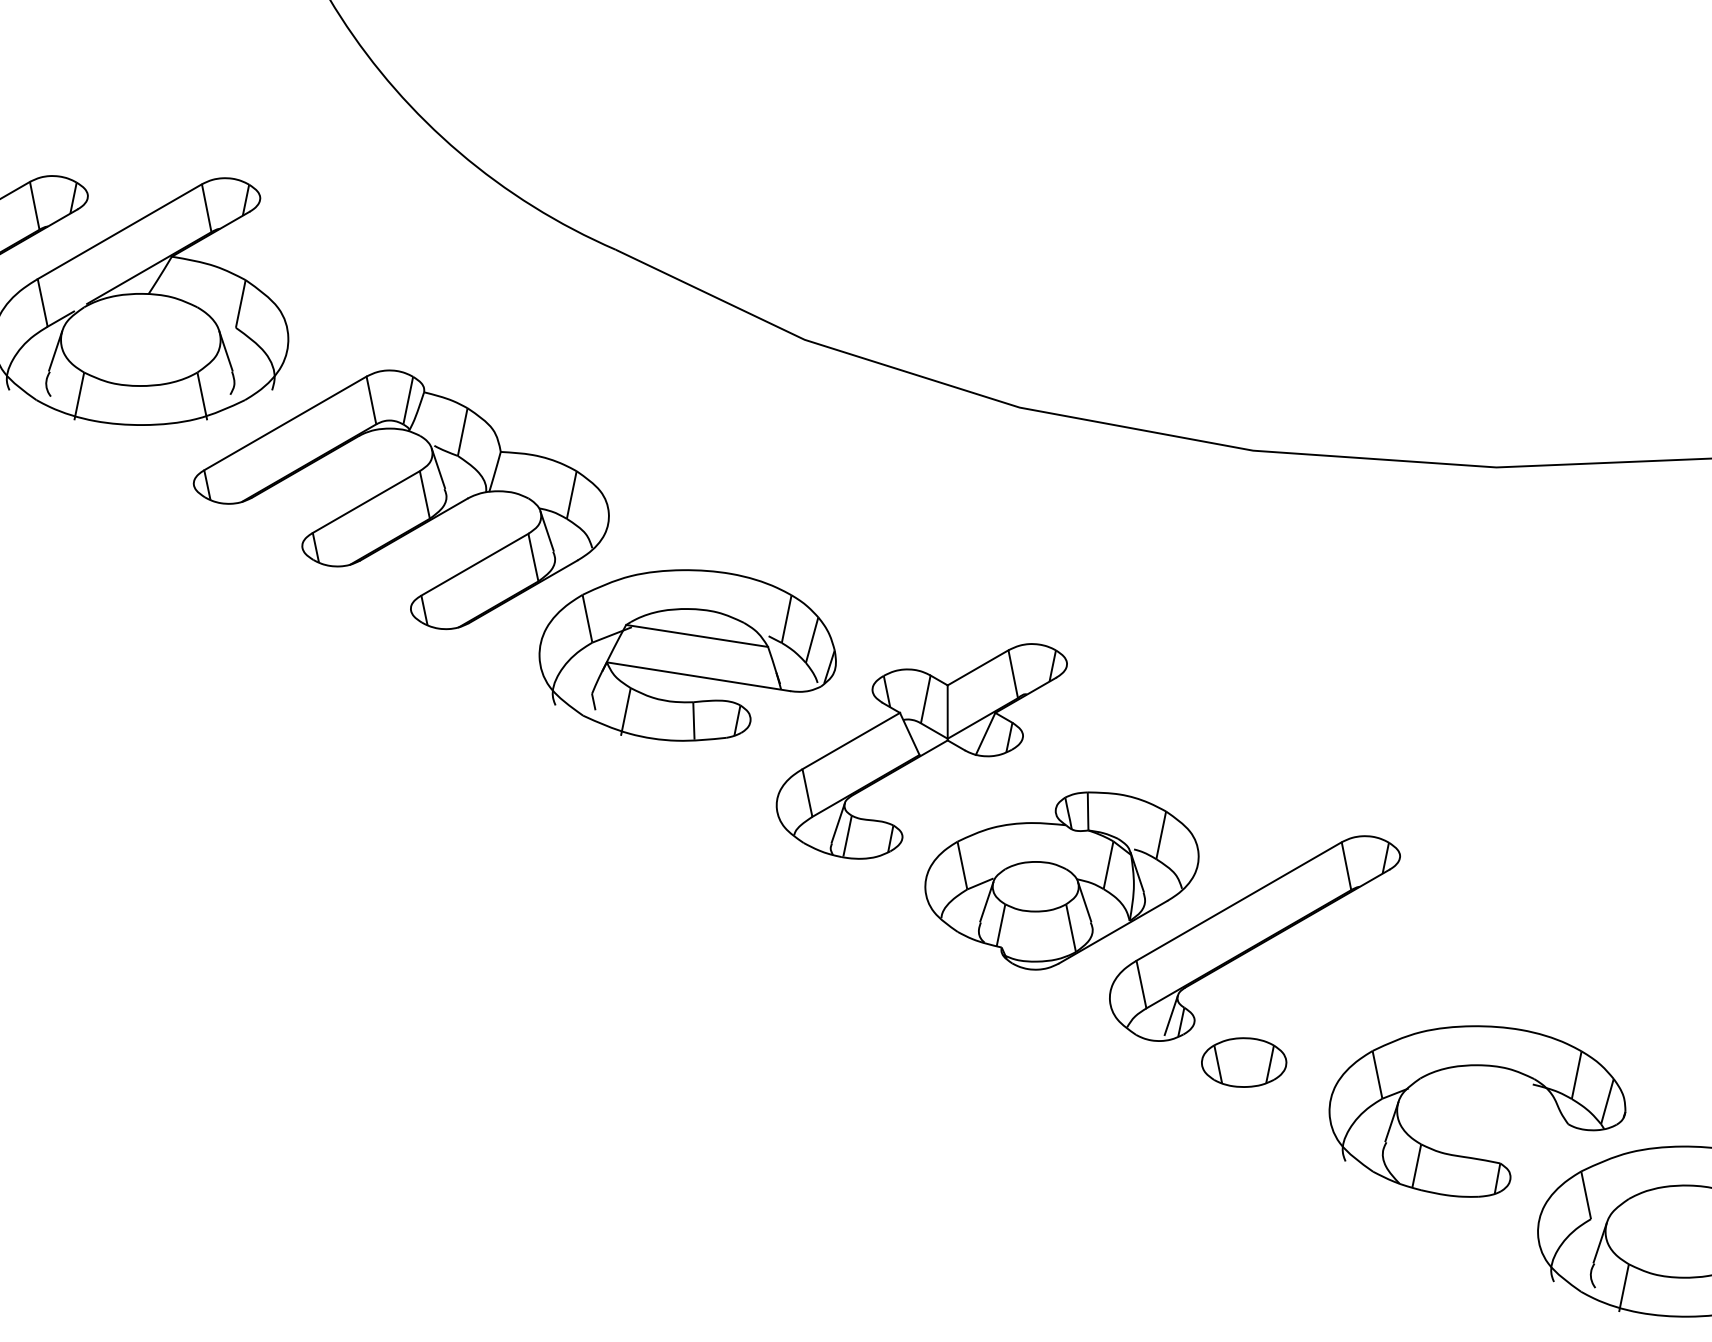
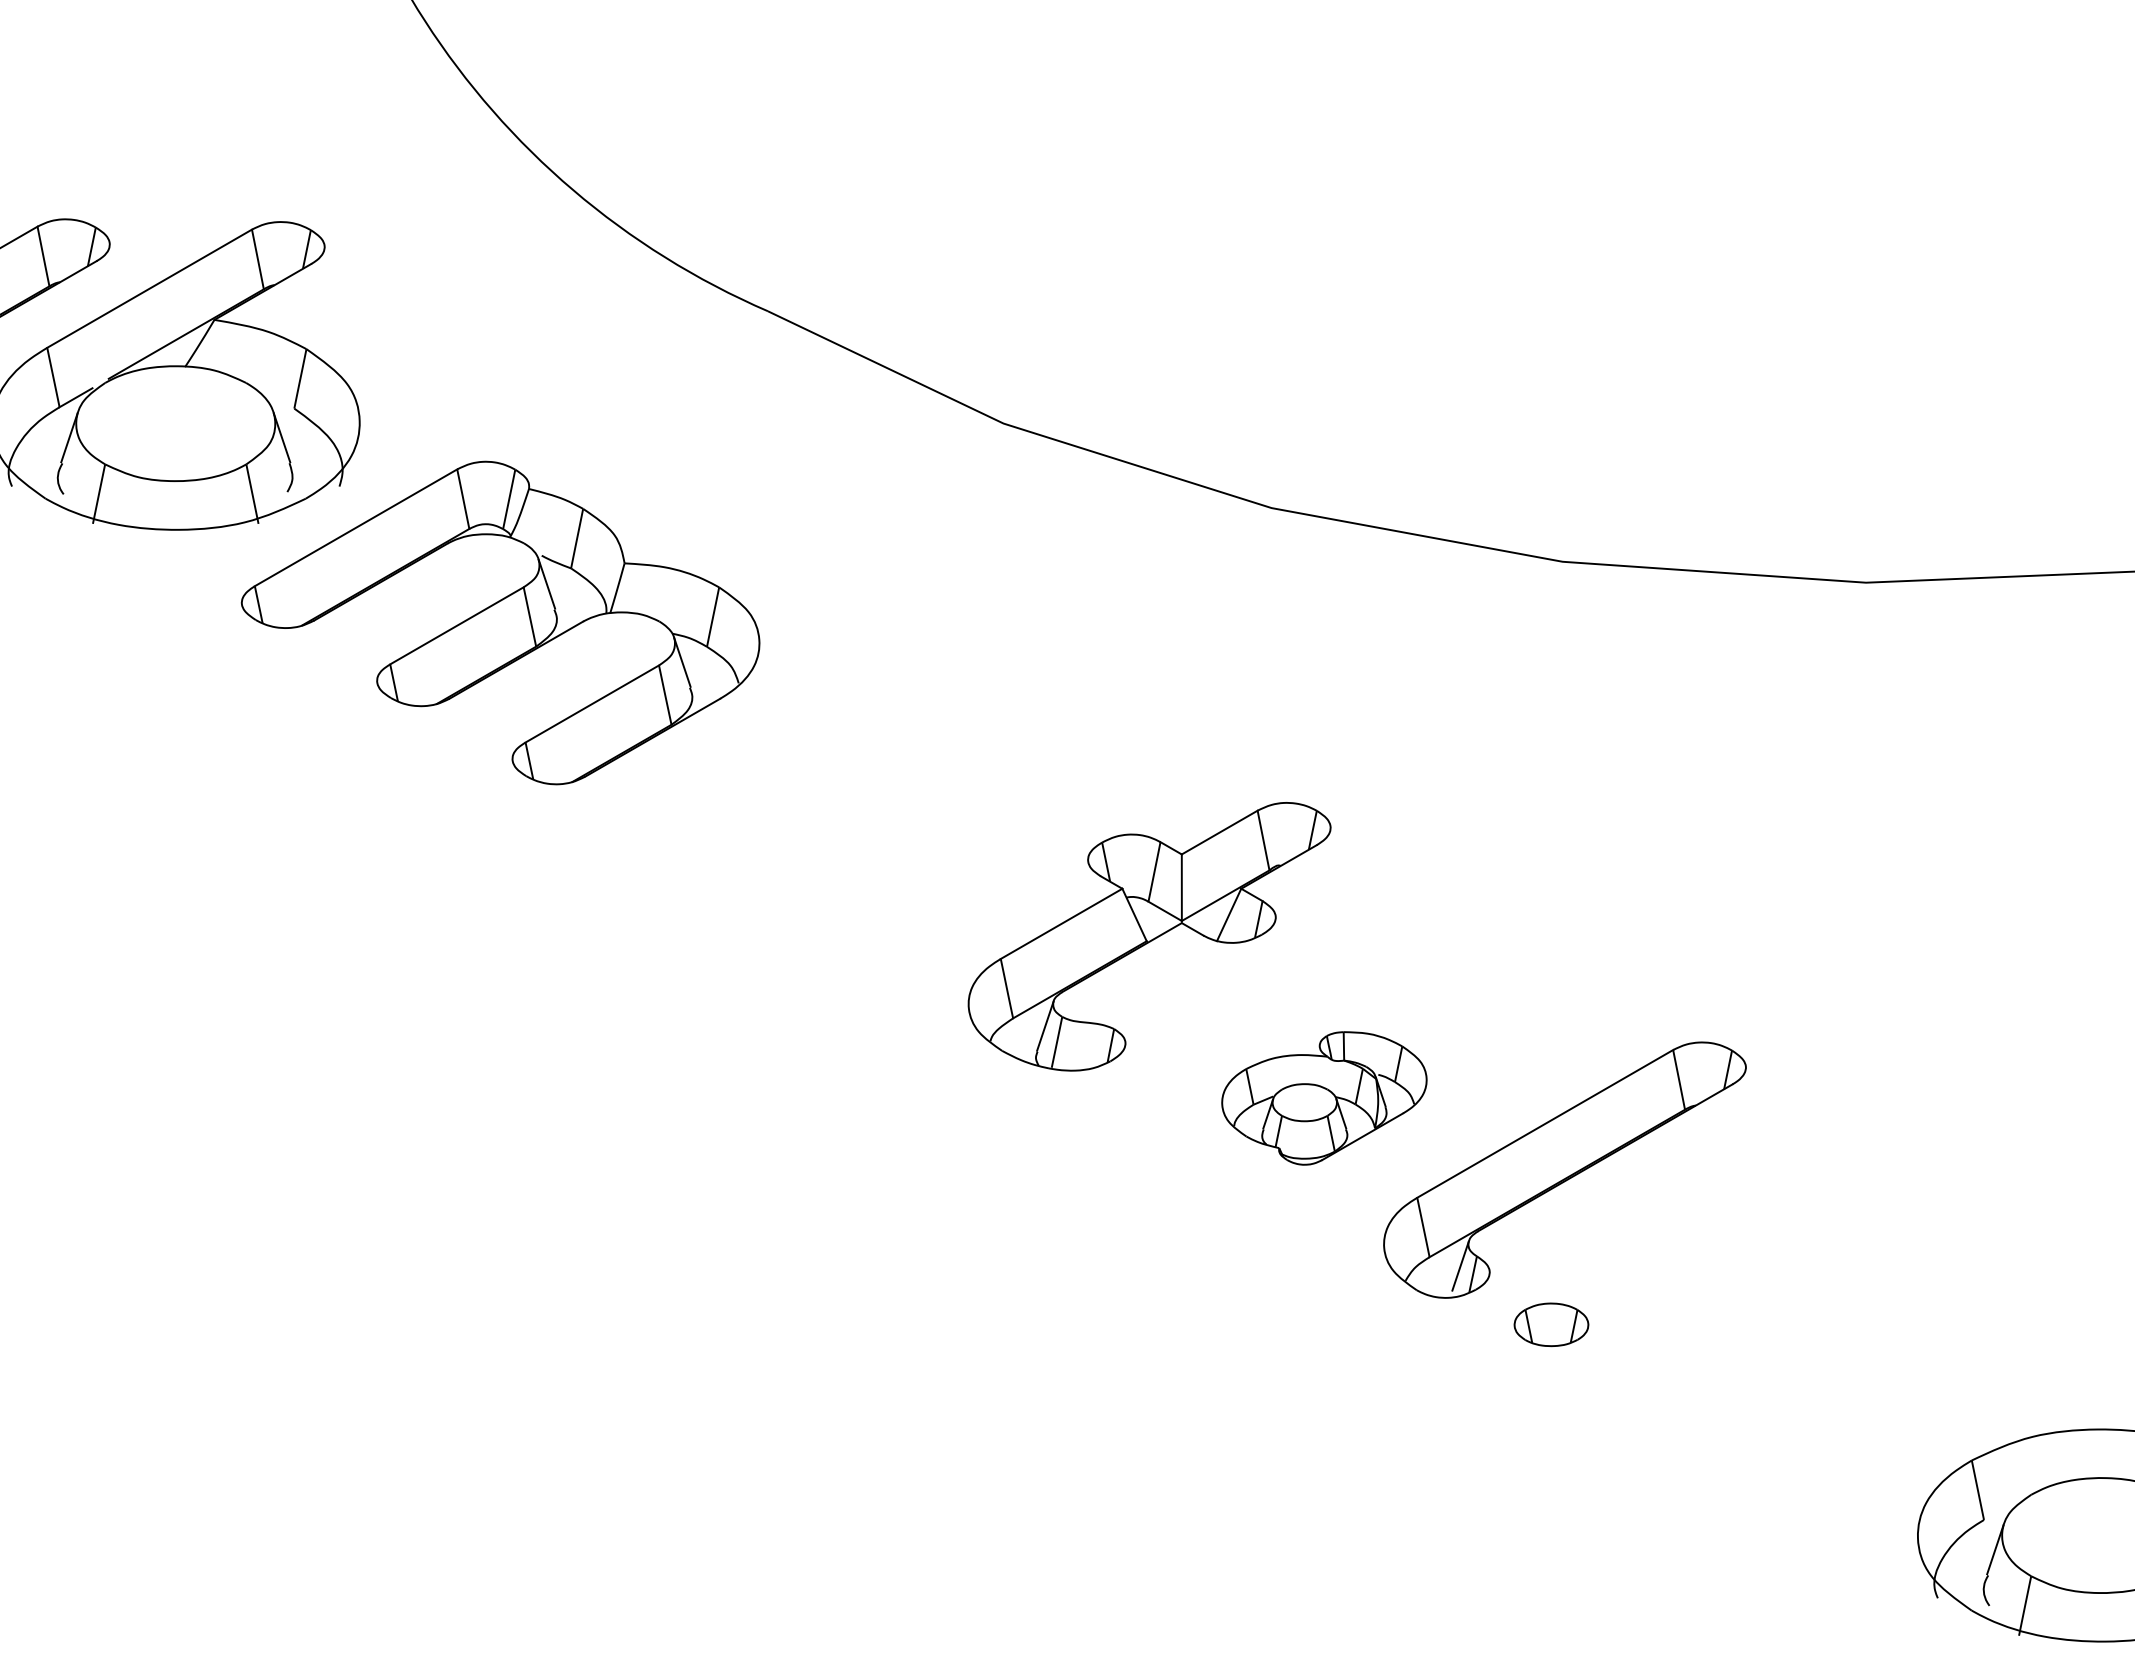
part: (687, 654) -> (857, 816), removed
part: (1062, 881) -> (1324, 1098), size x0.6
part: (1244, 1062) -> (1551, 1324), size x0.7
part: (1481, 1066) -> (1847, 1329), removed

